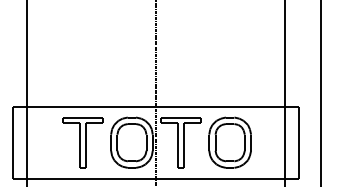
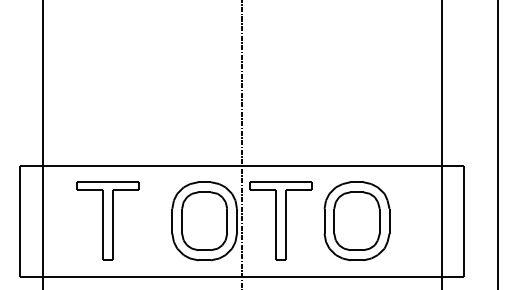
part: (82, 142) -> (107, 220), moved

